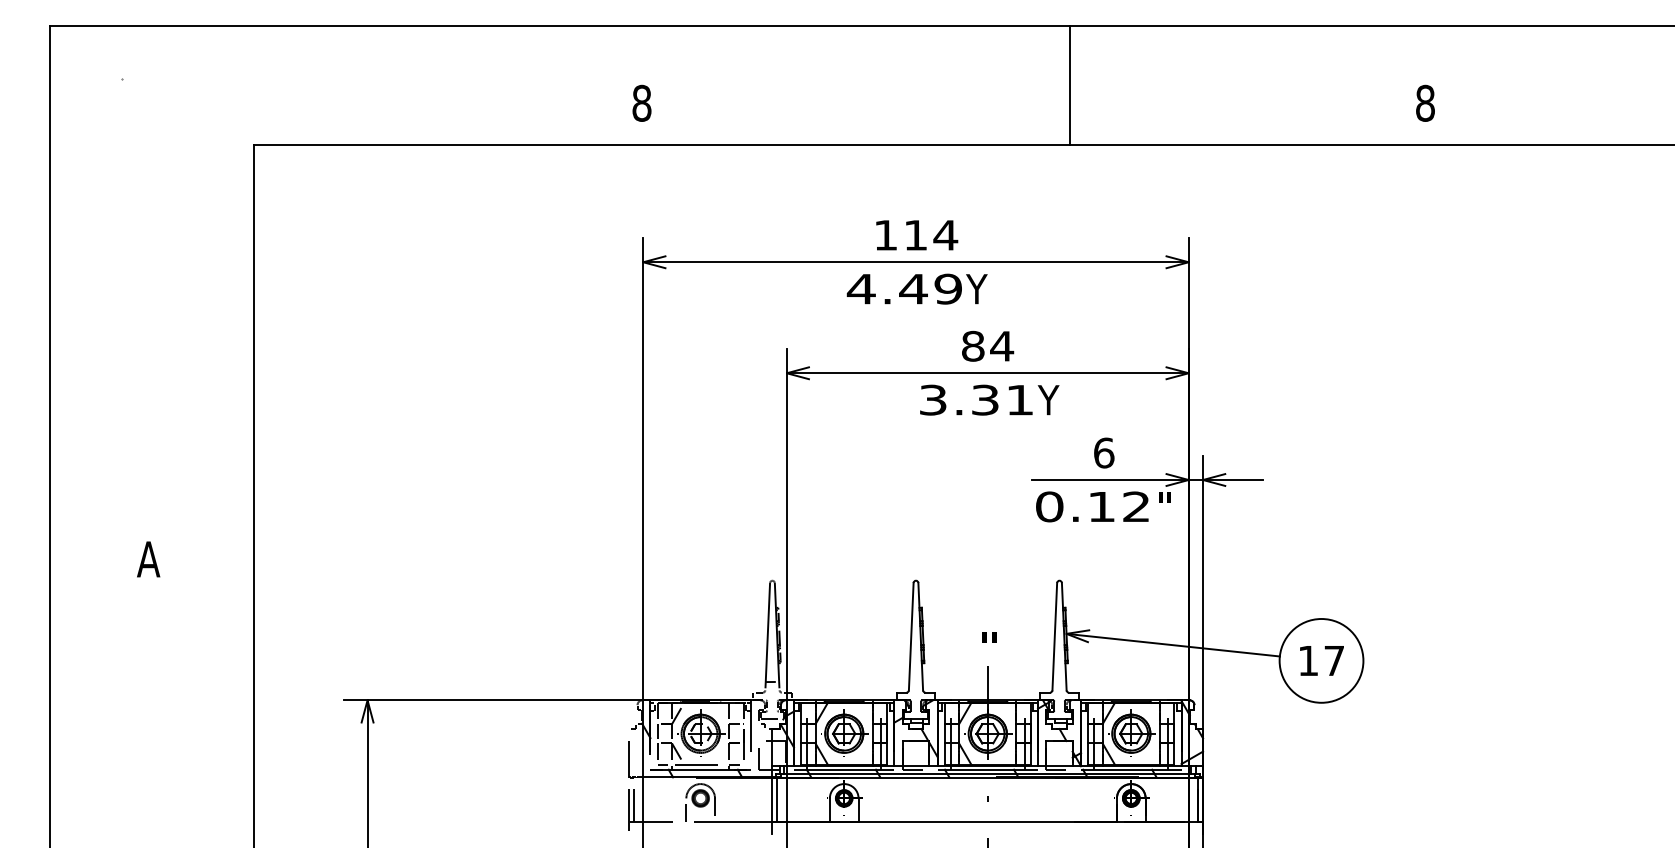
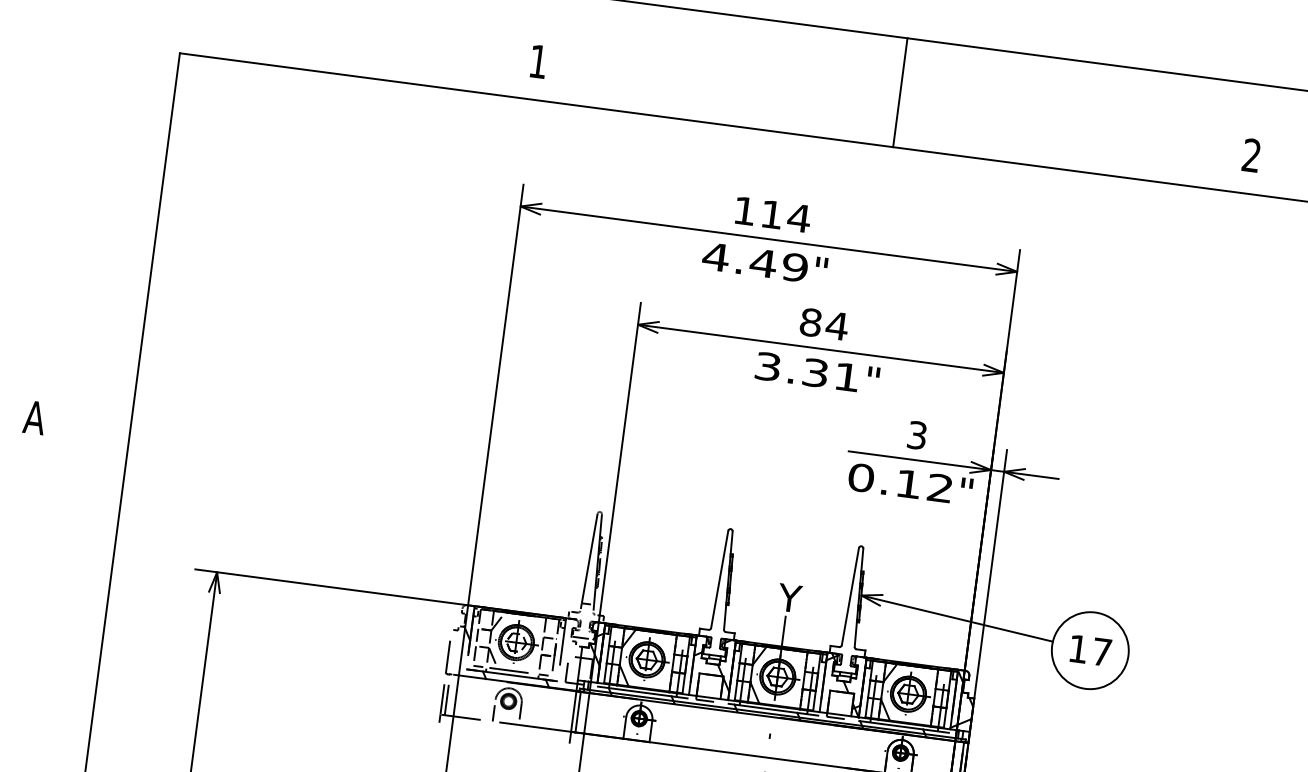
line: (1070, 85) -> (900, 92), moved
text: (641, 102) -> (538, 60), 8 -> 1
text: (1425, 102) -> (1251, 154), 8 -> 2
text: (976, 289) -> (820, 271), Y -> "
text: (1048, 400) -> (872, 380), Y -> "
text: (1104, 452) -> (917, 434), 6 -> 3
text: (989, 646) -> (789, 597), " -> Y

